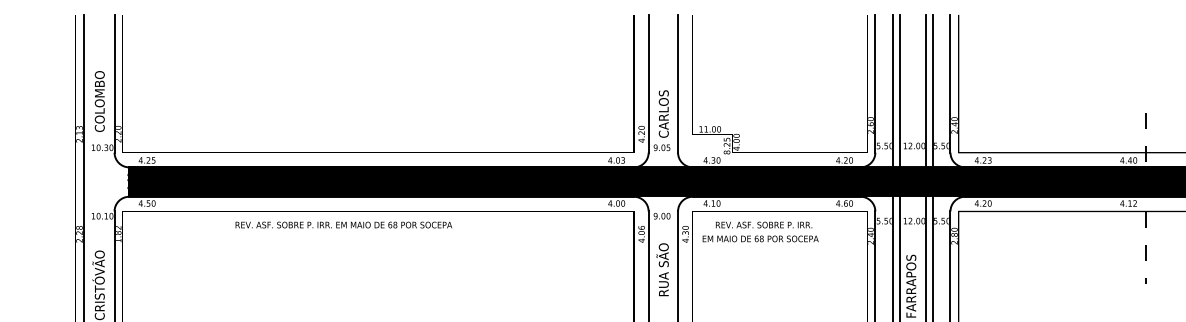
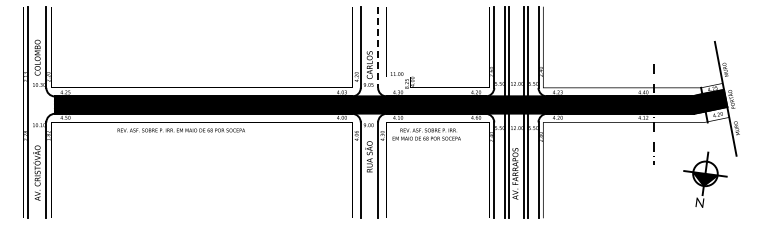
line: (678, 84) -> (378, 47), solid -> dashed

